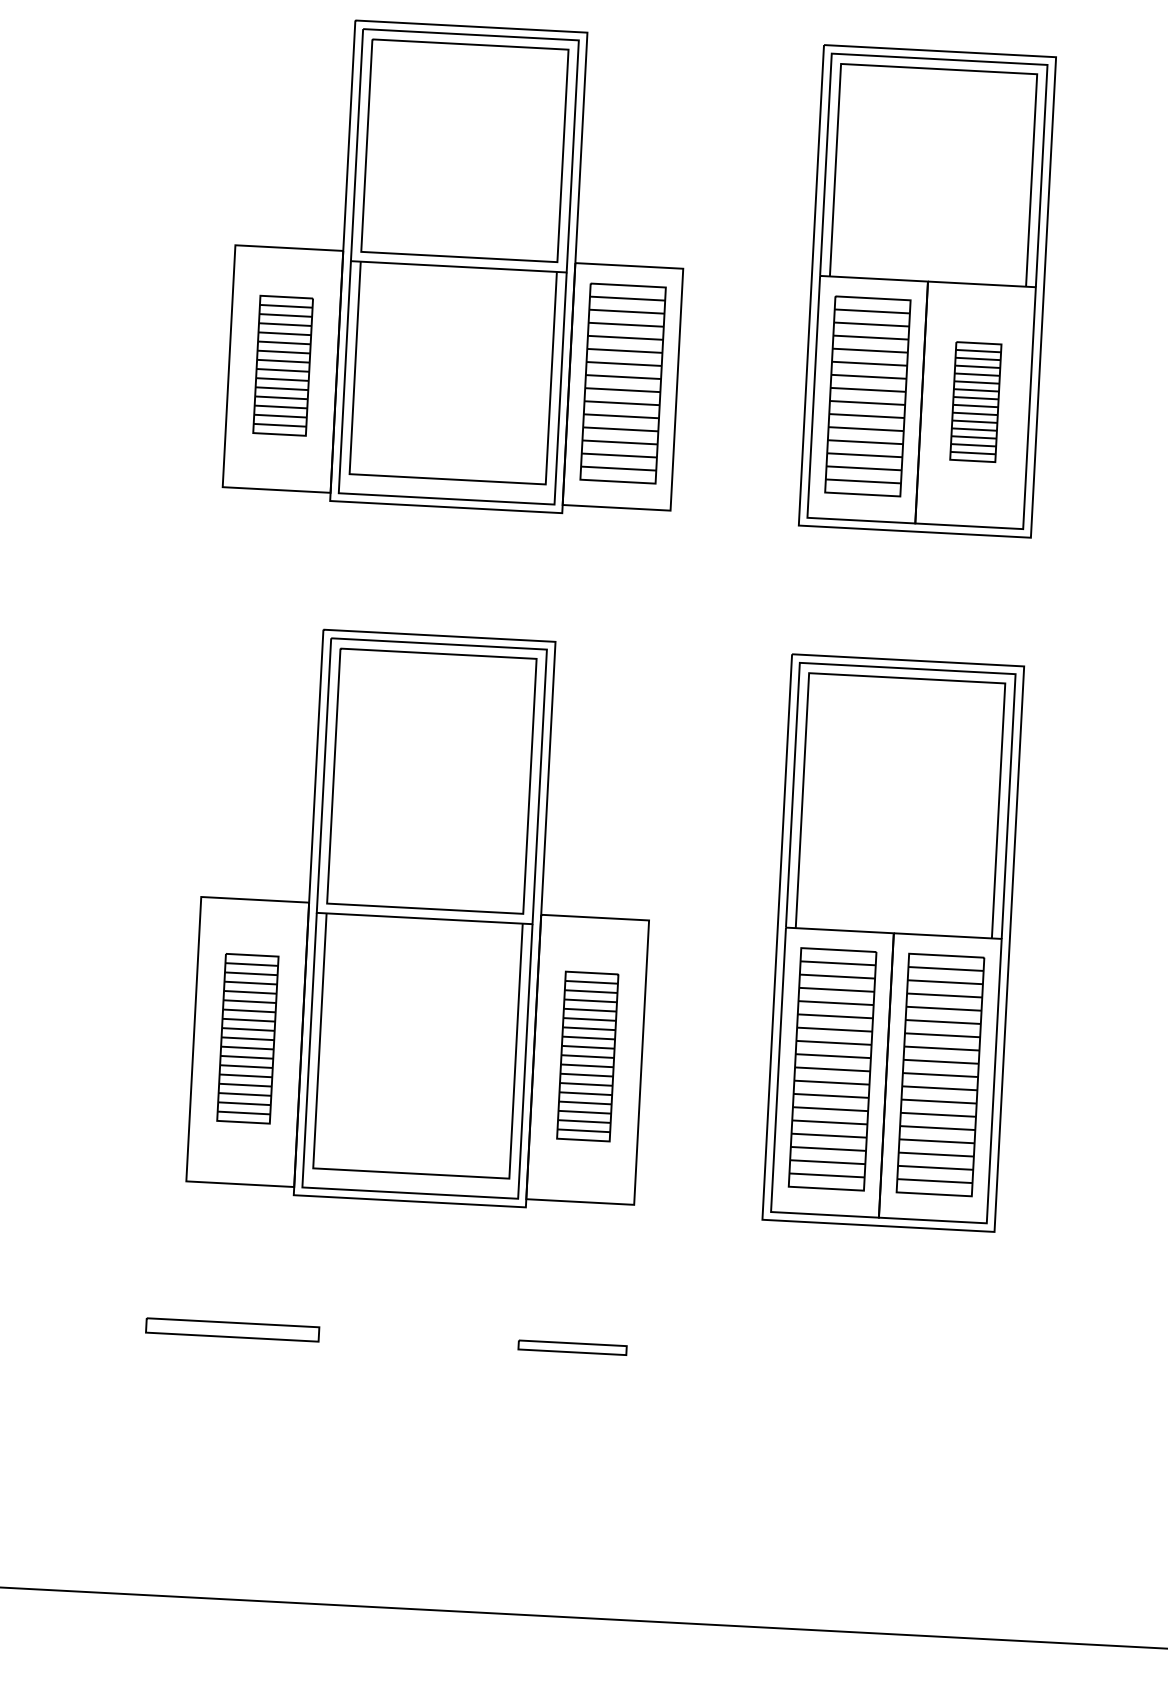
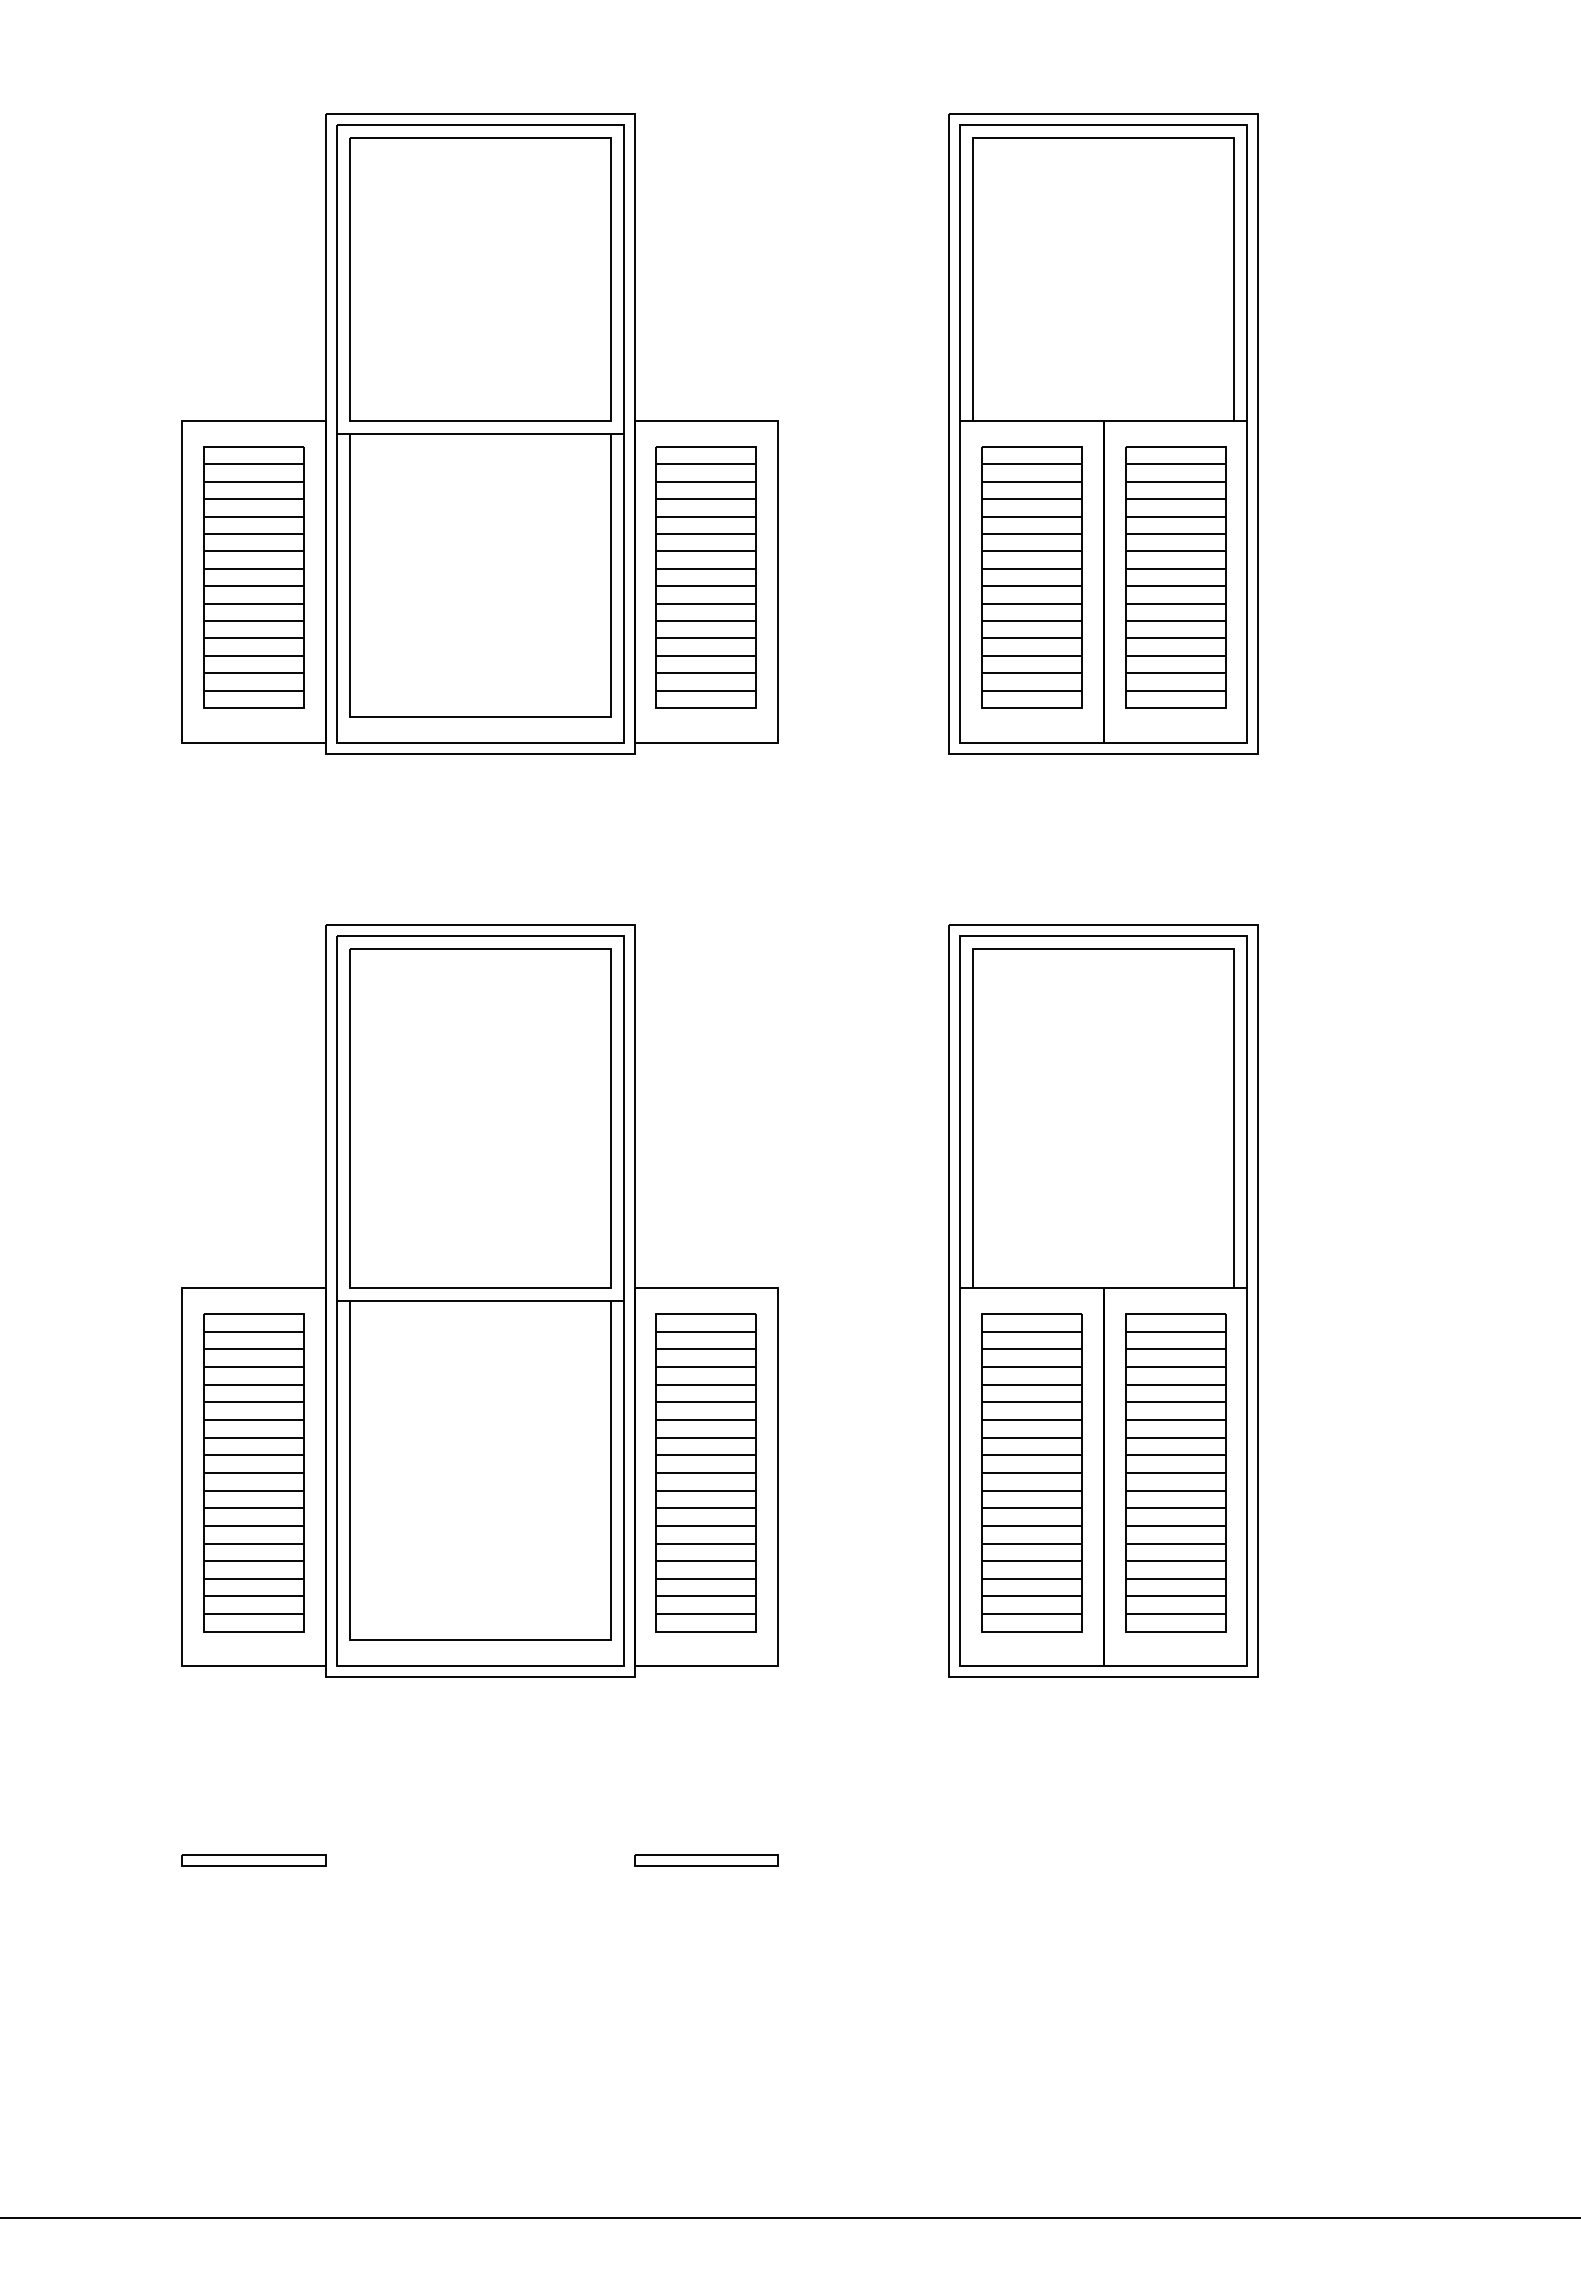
part: (282, 365) -> (253, 577), size x1.43
part: (975, 402) -> (1175, 577), size x1.67
part: (247, 1038) -> (253, 1472), size x1.43
part: (587, 1056) -> (705, 1472), size x1.43
part: (232, 1329) -> (253, 1860), size x0.62

